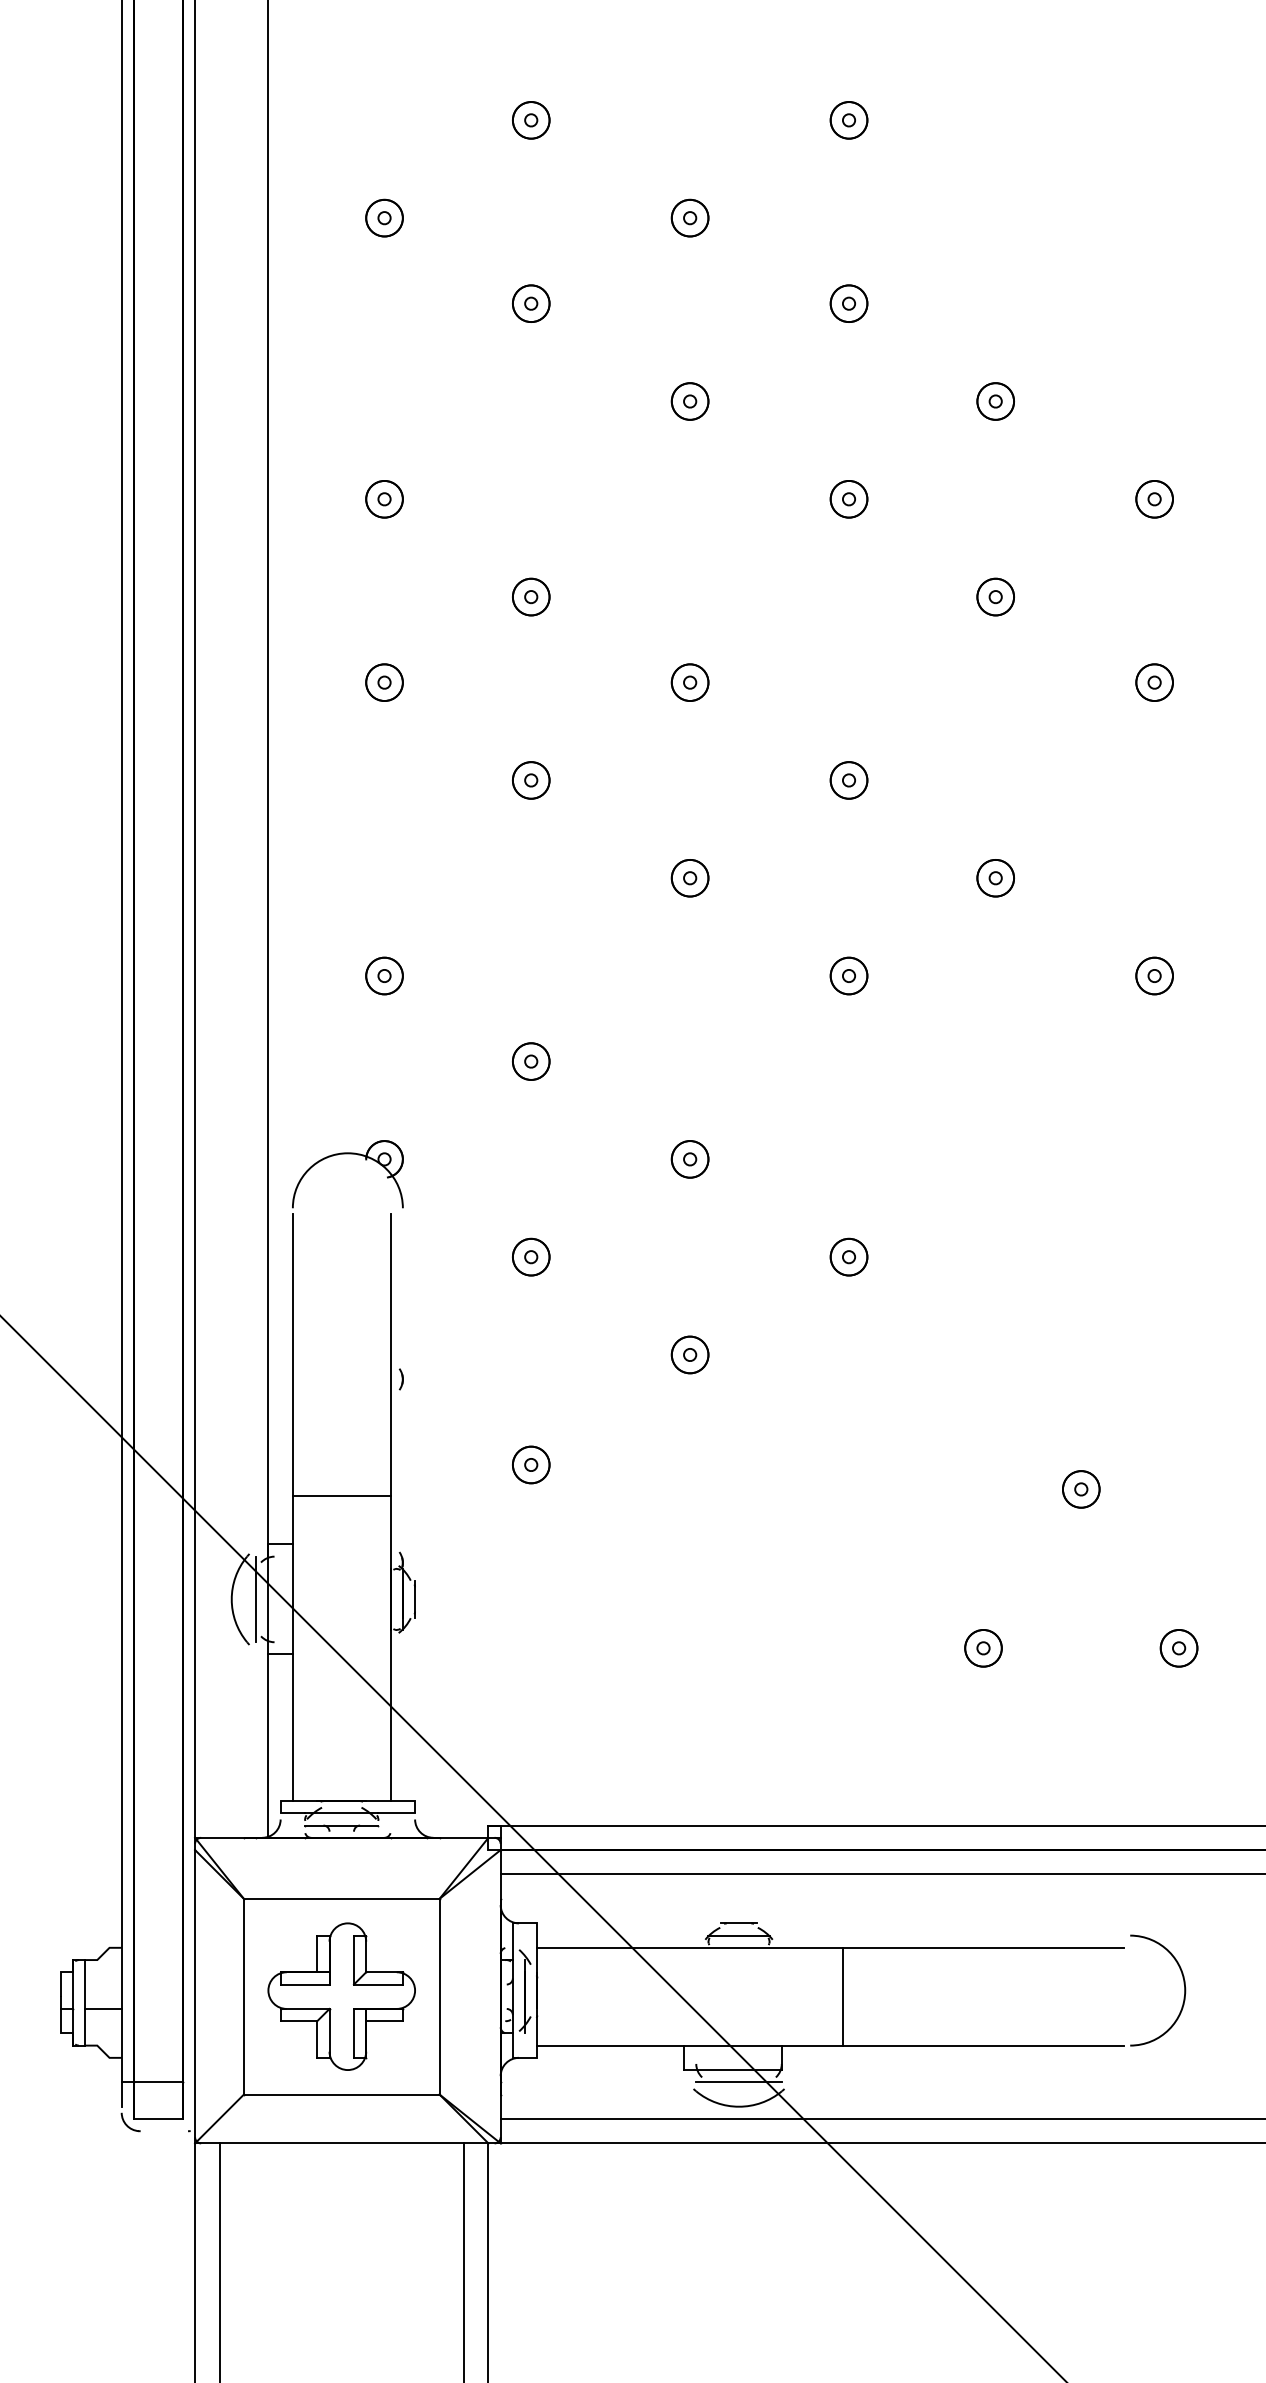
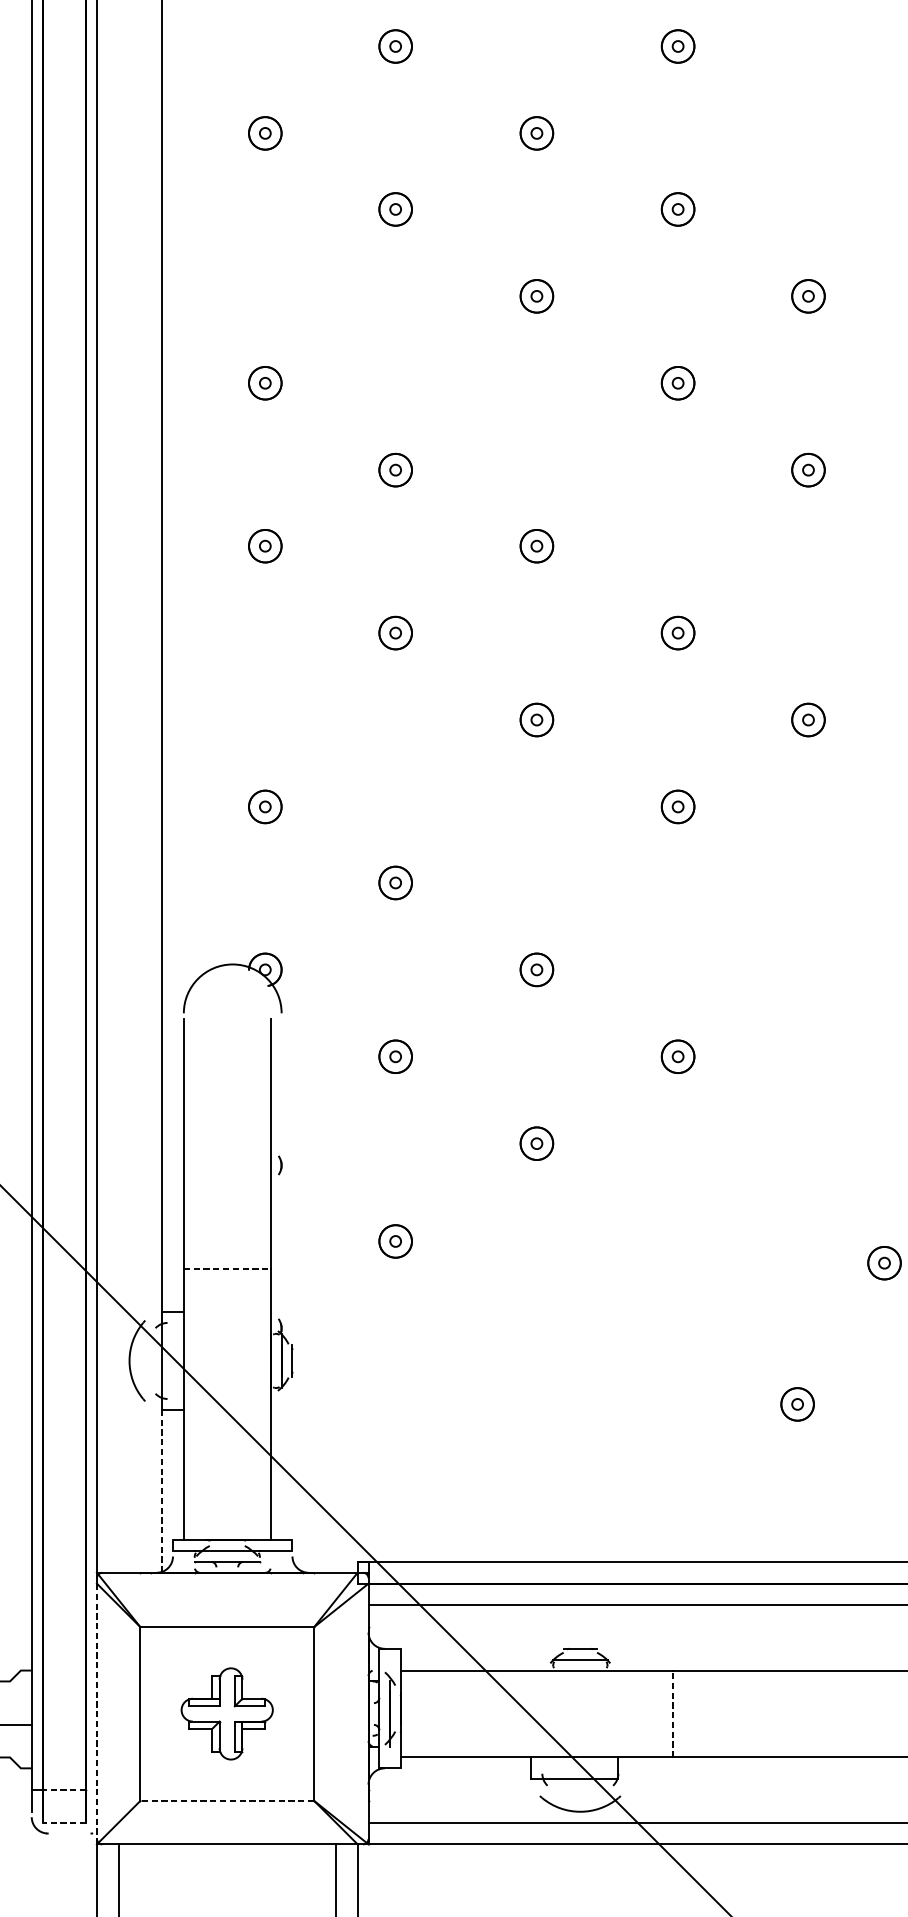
line: (341, 1495) -> (227, 1268), solid -> dashed
line: (256, 1599) -> (151, 1361), removed
line: (268, 1746) -> (162, 1491), solid -> dashed
line: (195, 1996) -> (97, 1713), solid -> dashed
part: (341, 1996) -> (227, 1713), size x0.7
line: (842, 1996) -> (672, 1713), solid -> dashed
line: (157, 2082) -> (63, 1790), solid -> dashed
line: (738, 2082) -> (579, 1790), removed
line: (341, 2094) -> (227, 1800), solid -> dashed
line: (157, 2118) -> (63, 1822), solid -> dashed

